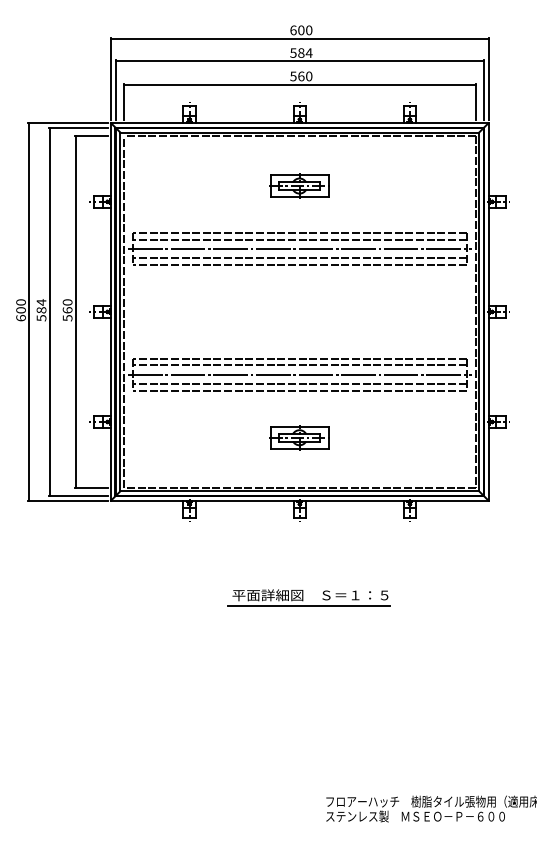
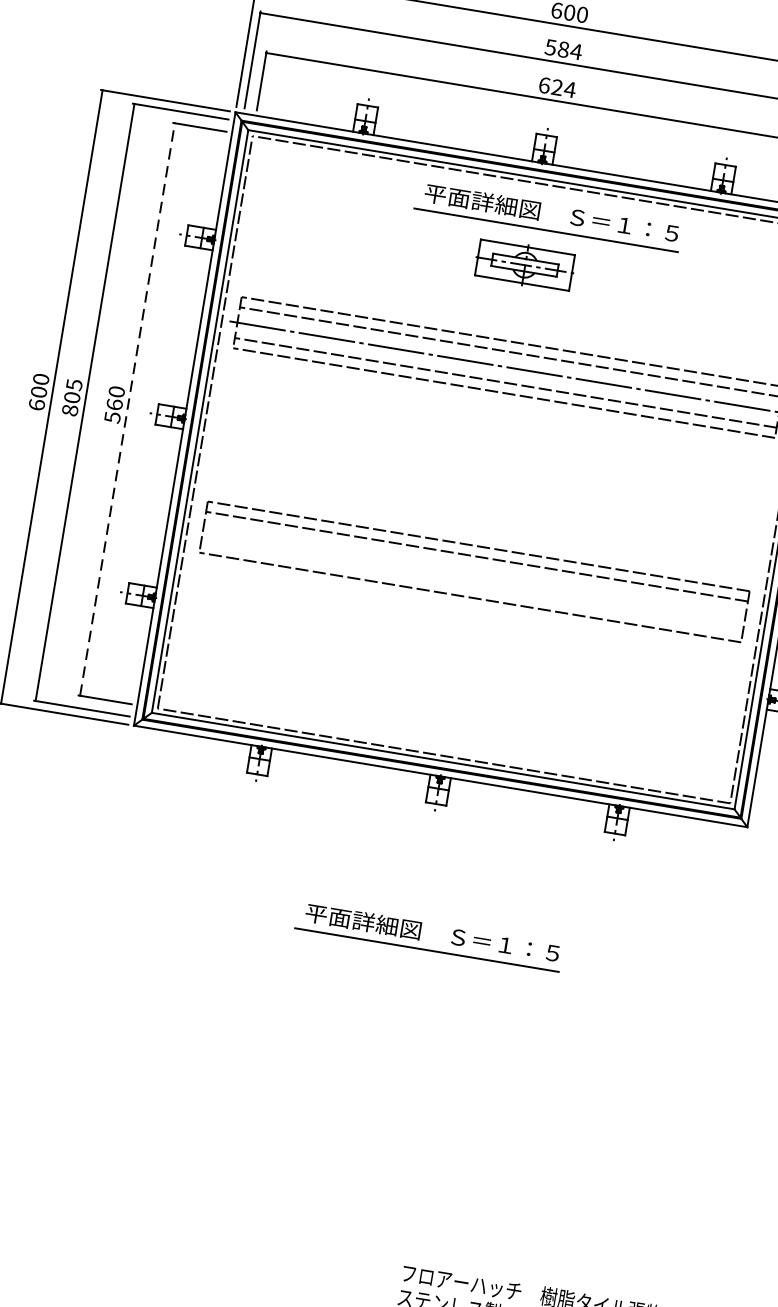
text: (301, 76) -> (557, 87), 560 -> 624
part: (308, 154) -> (547, 216), added
text: (41, 310) -> (72, 397), 584 -> 805
line: (75, 311) -> (127, 408), solid -> dashed
line: (299, 374) -> (474, 571), removed
line: (299, 384) -> (471, 587), removed
part: (299, 437) -> (457, 673), removed

